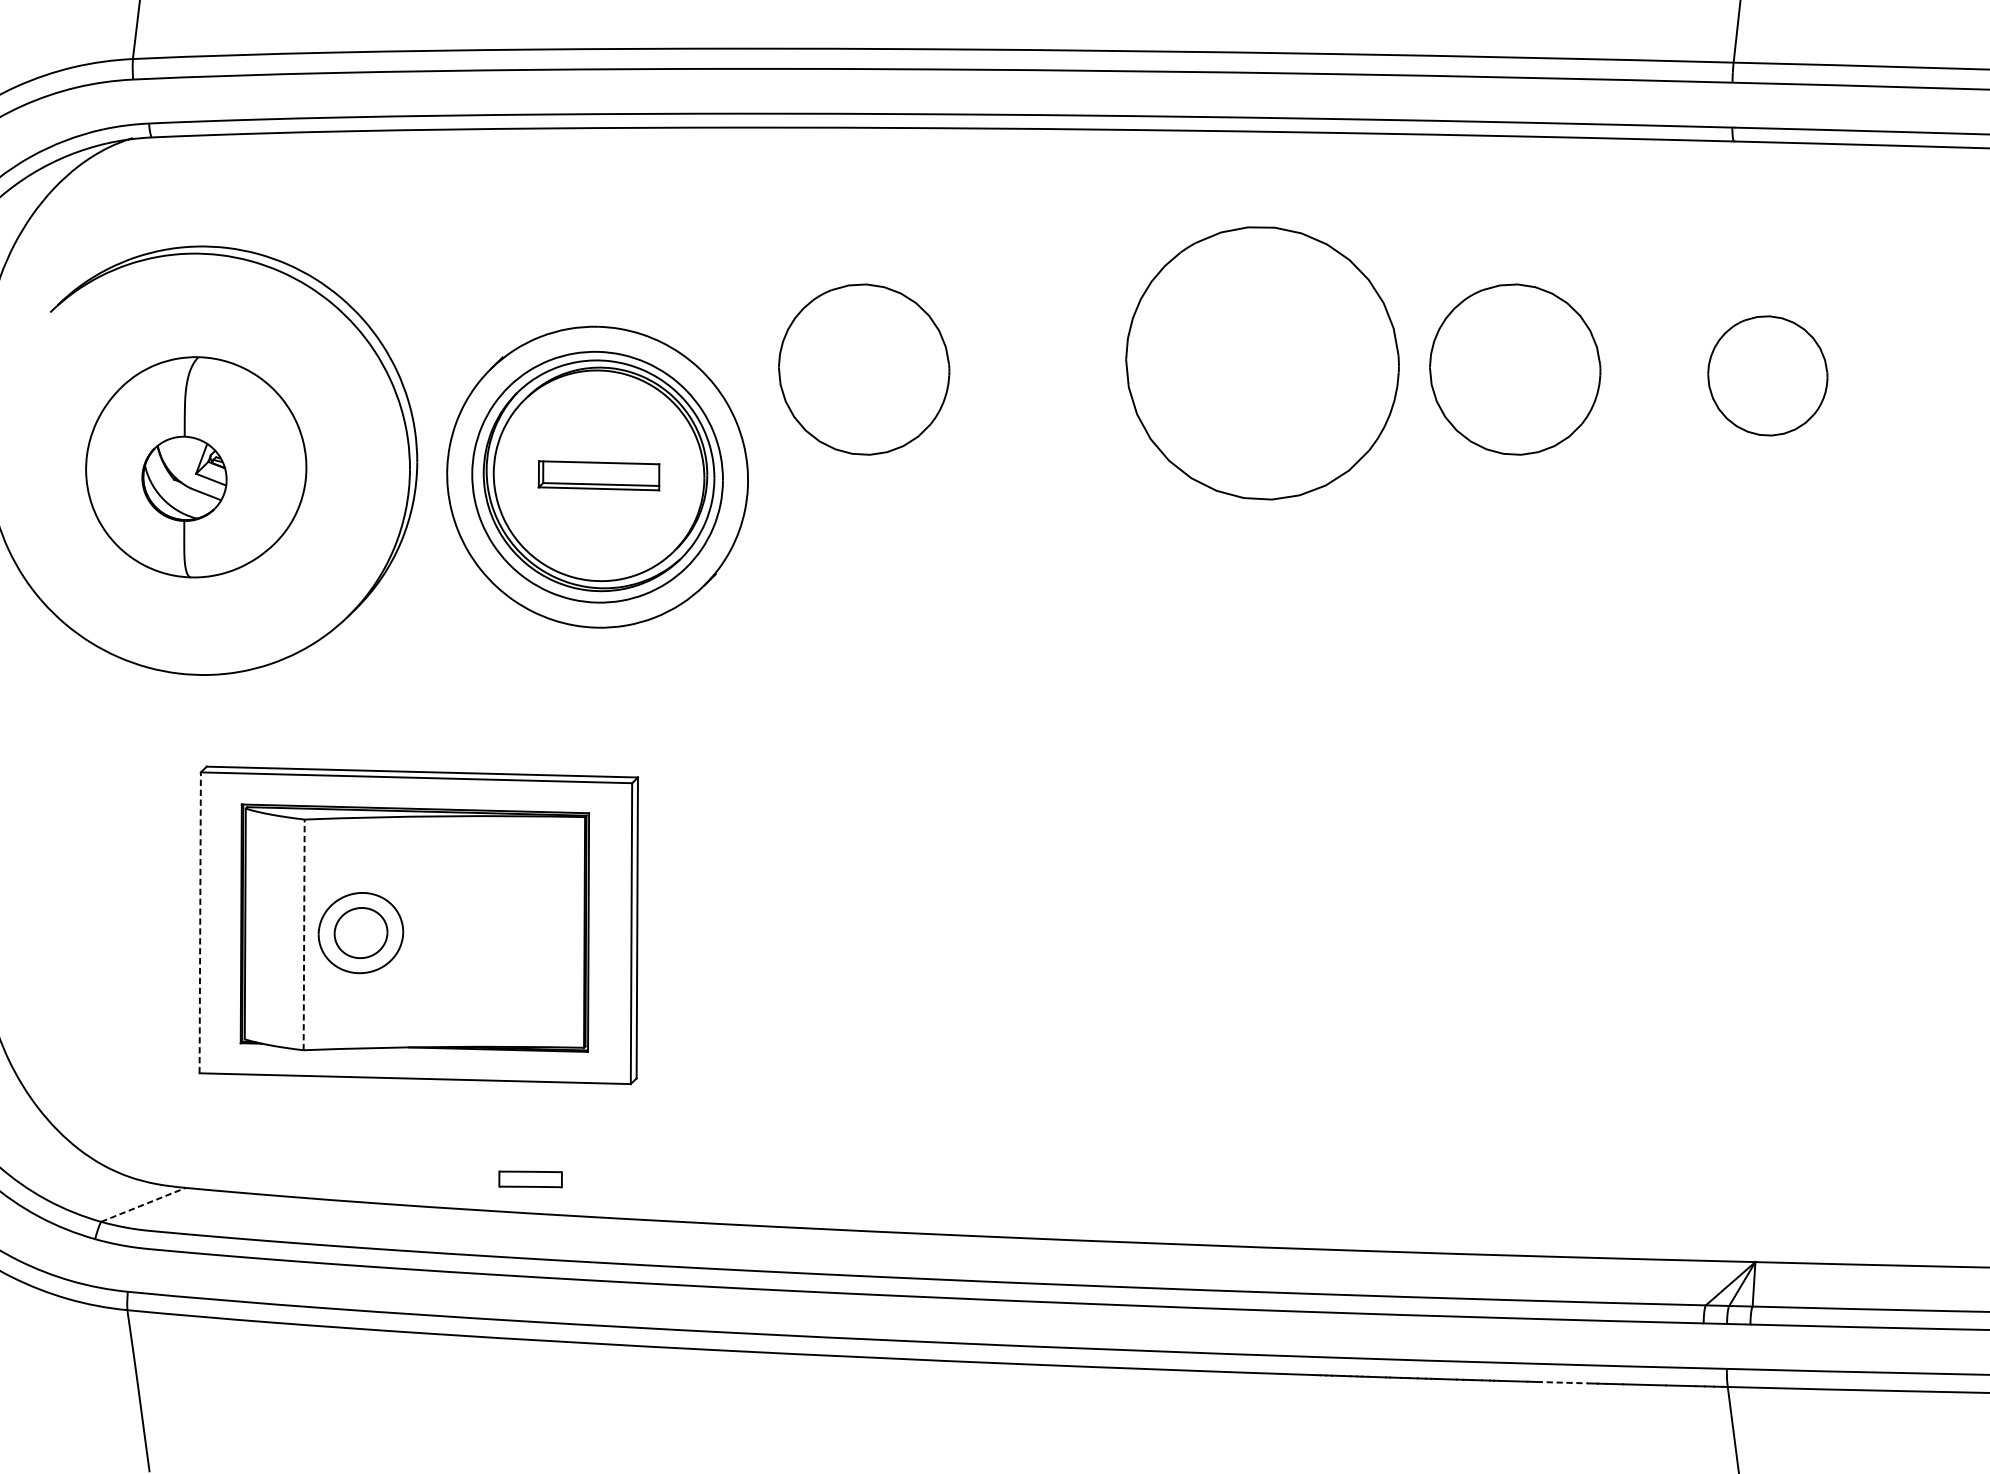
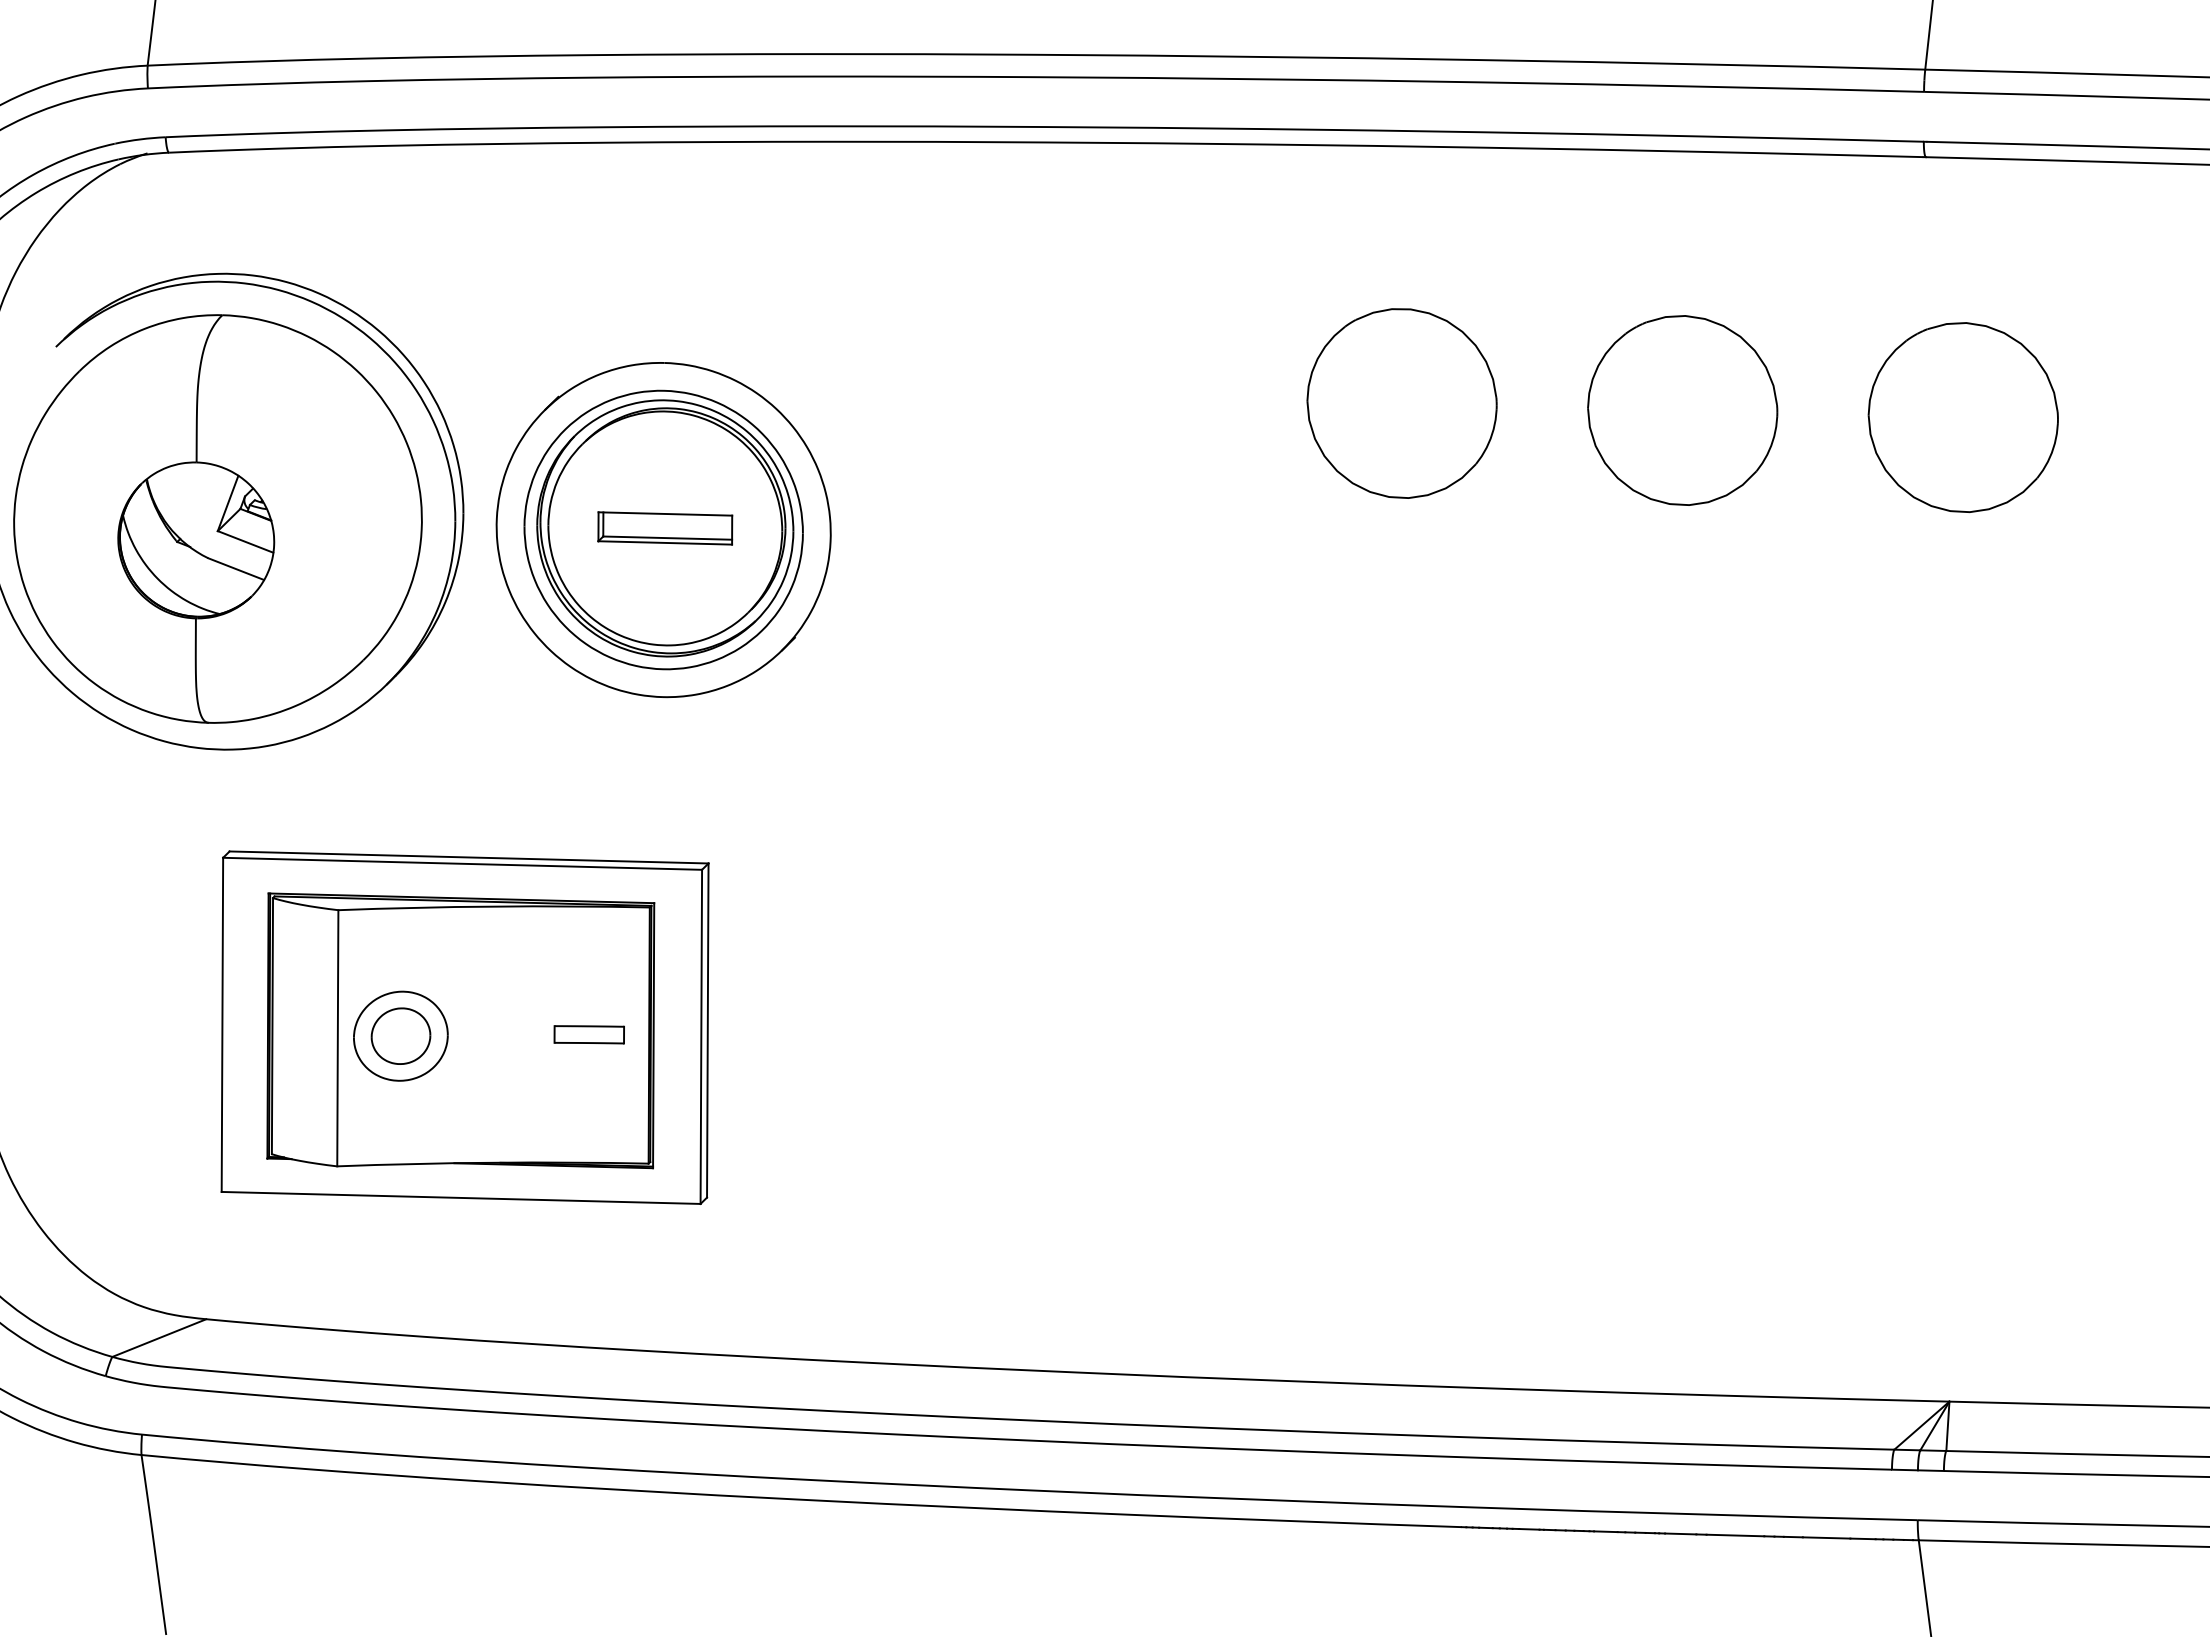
part: (1261, 363) -> (1401, 403), size x0.62
part: (863, 369) -> (959, 410), removed
part: (1767, 375) -> (1962, 417), size x1.43
part: (195, 466) -> (217, 518), size x1.67
line: (200, 922) -> (222, 1024), dashed -> solid
line: (303, 934) -> (337, 1037), dashed -> solid
part: (529, 1179) -> (588, 1034), moved
line: (143, 1205) -> (159, 1338), dashed -> solid
line: (1562, 1382) -> (1735, 1535), dashed -> solid

